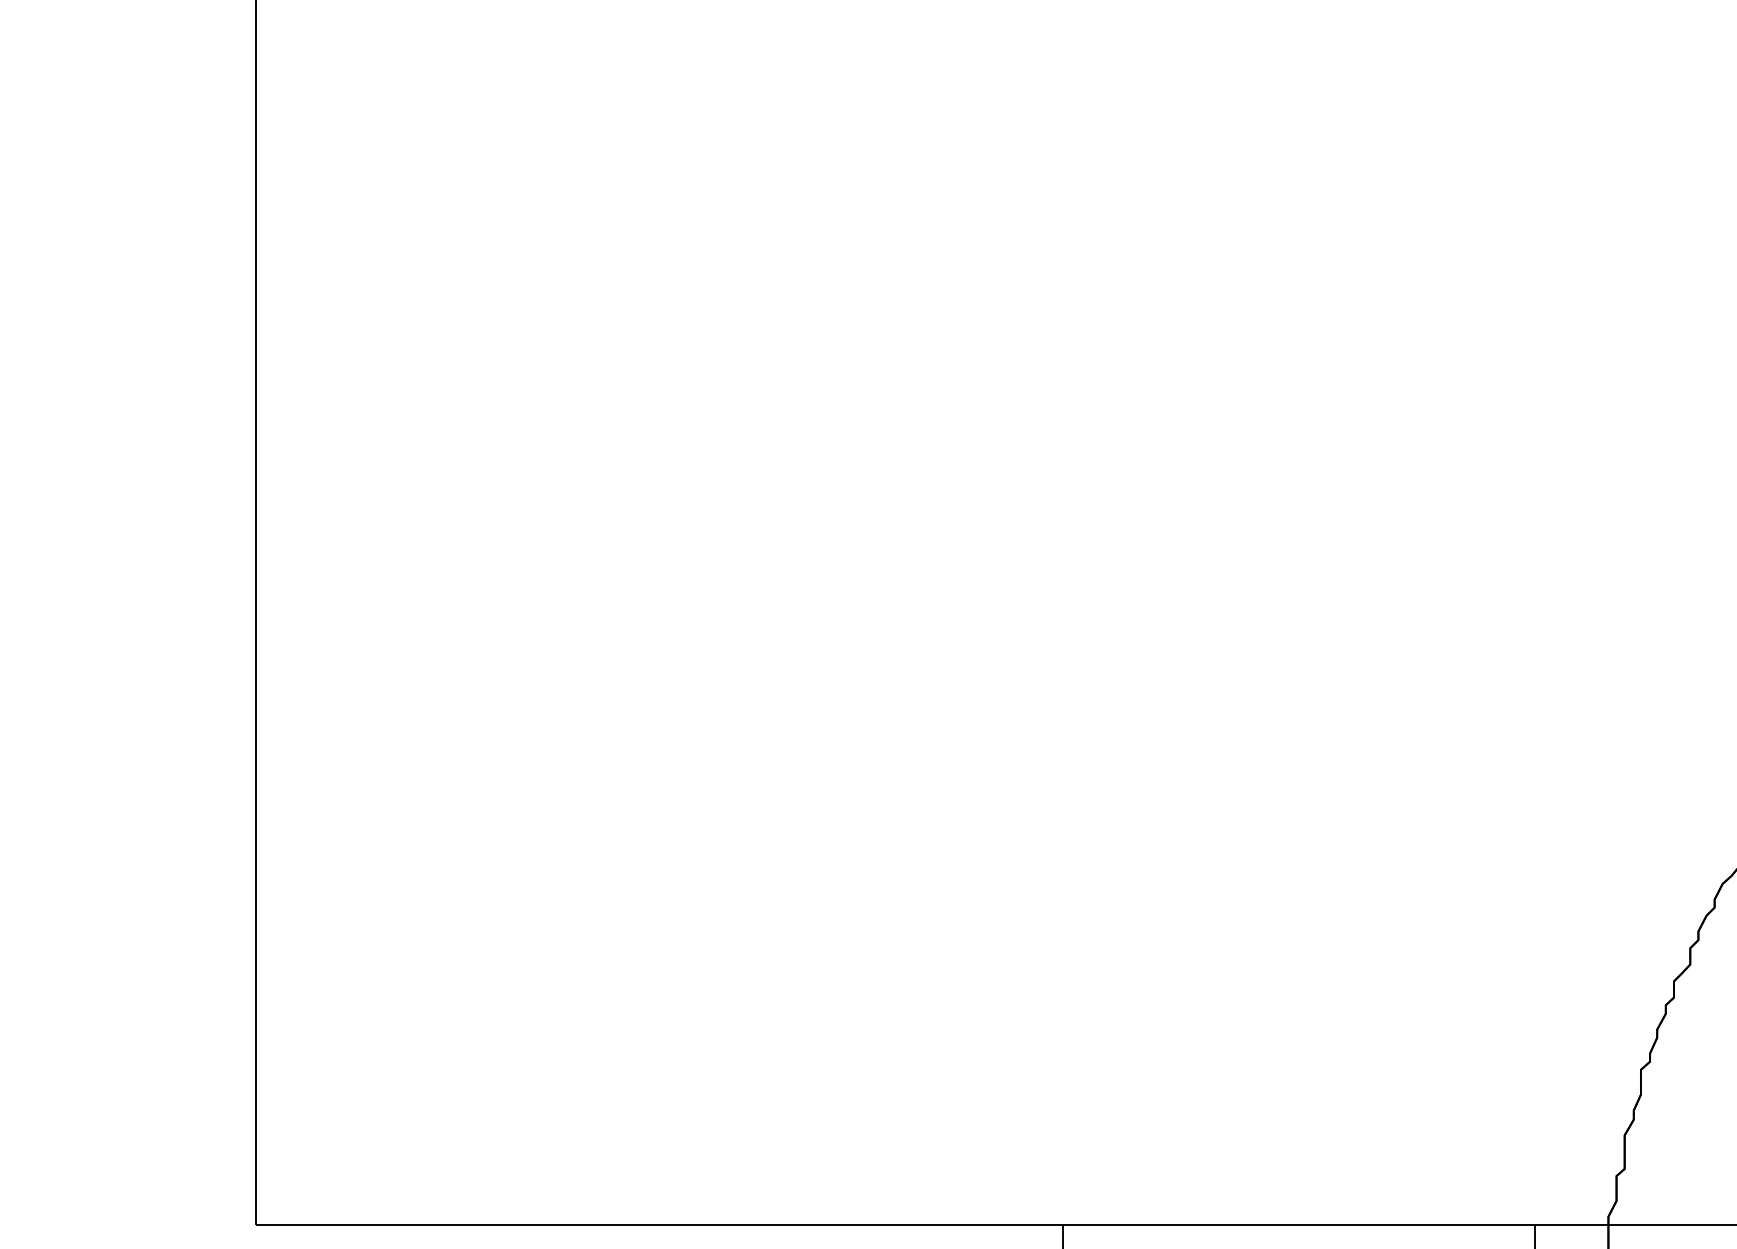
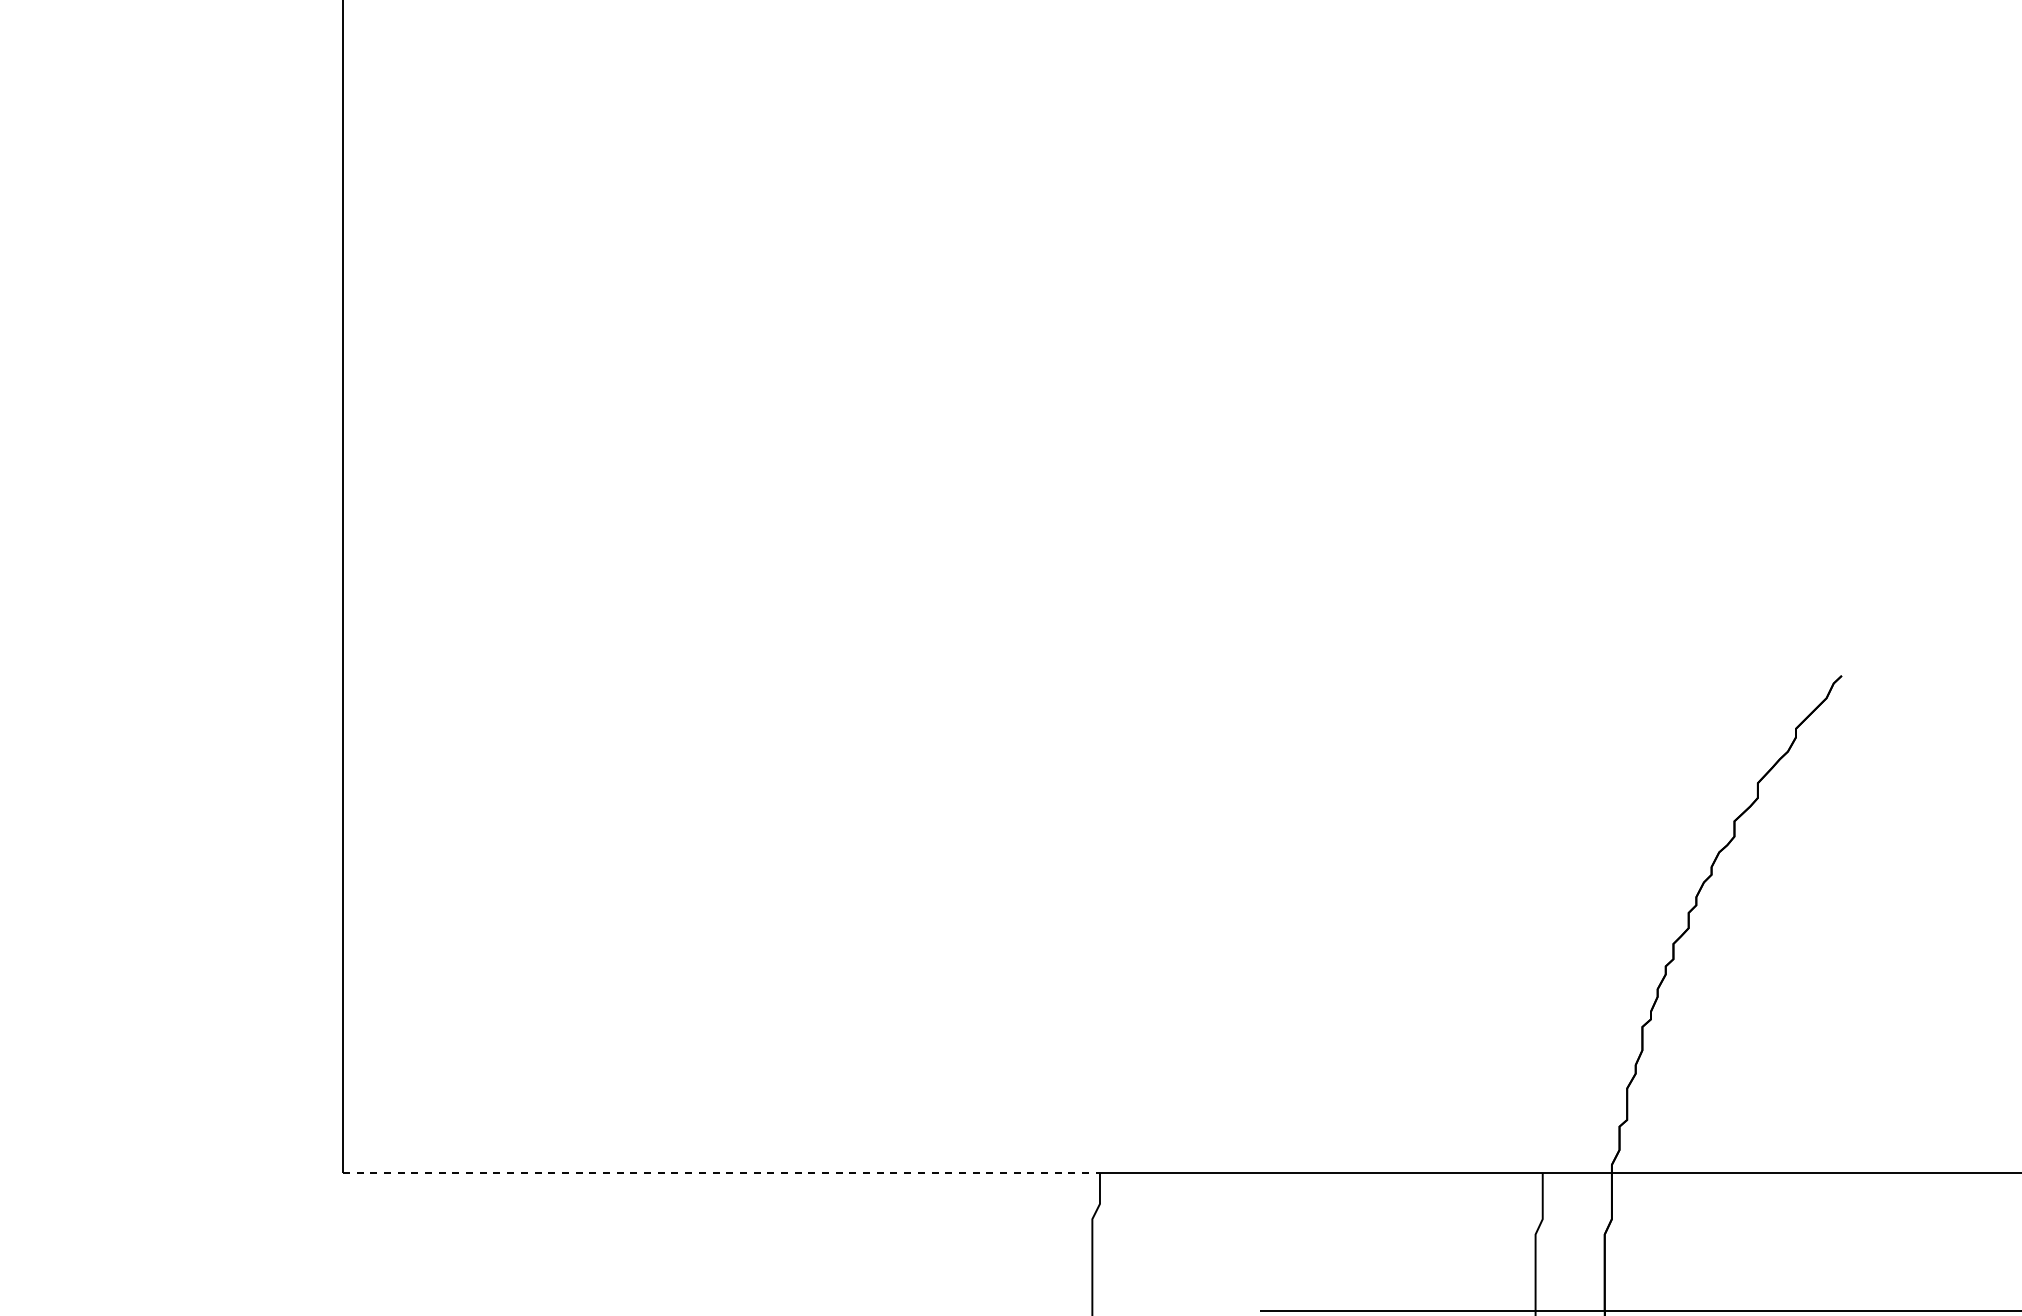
line: (659, 1224) -> (721, 1172), solid -> dashed

